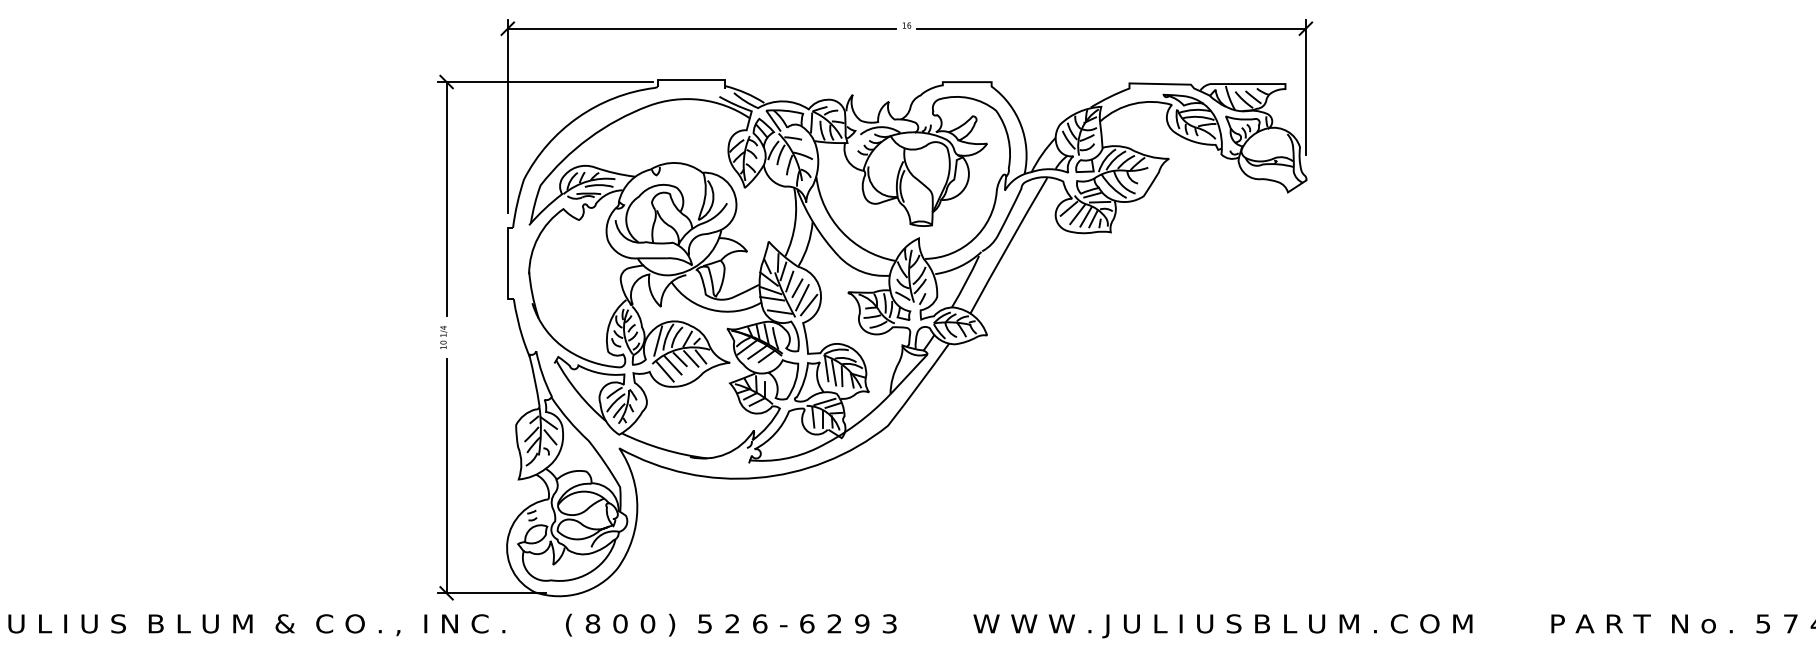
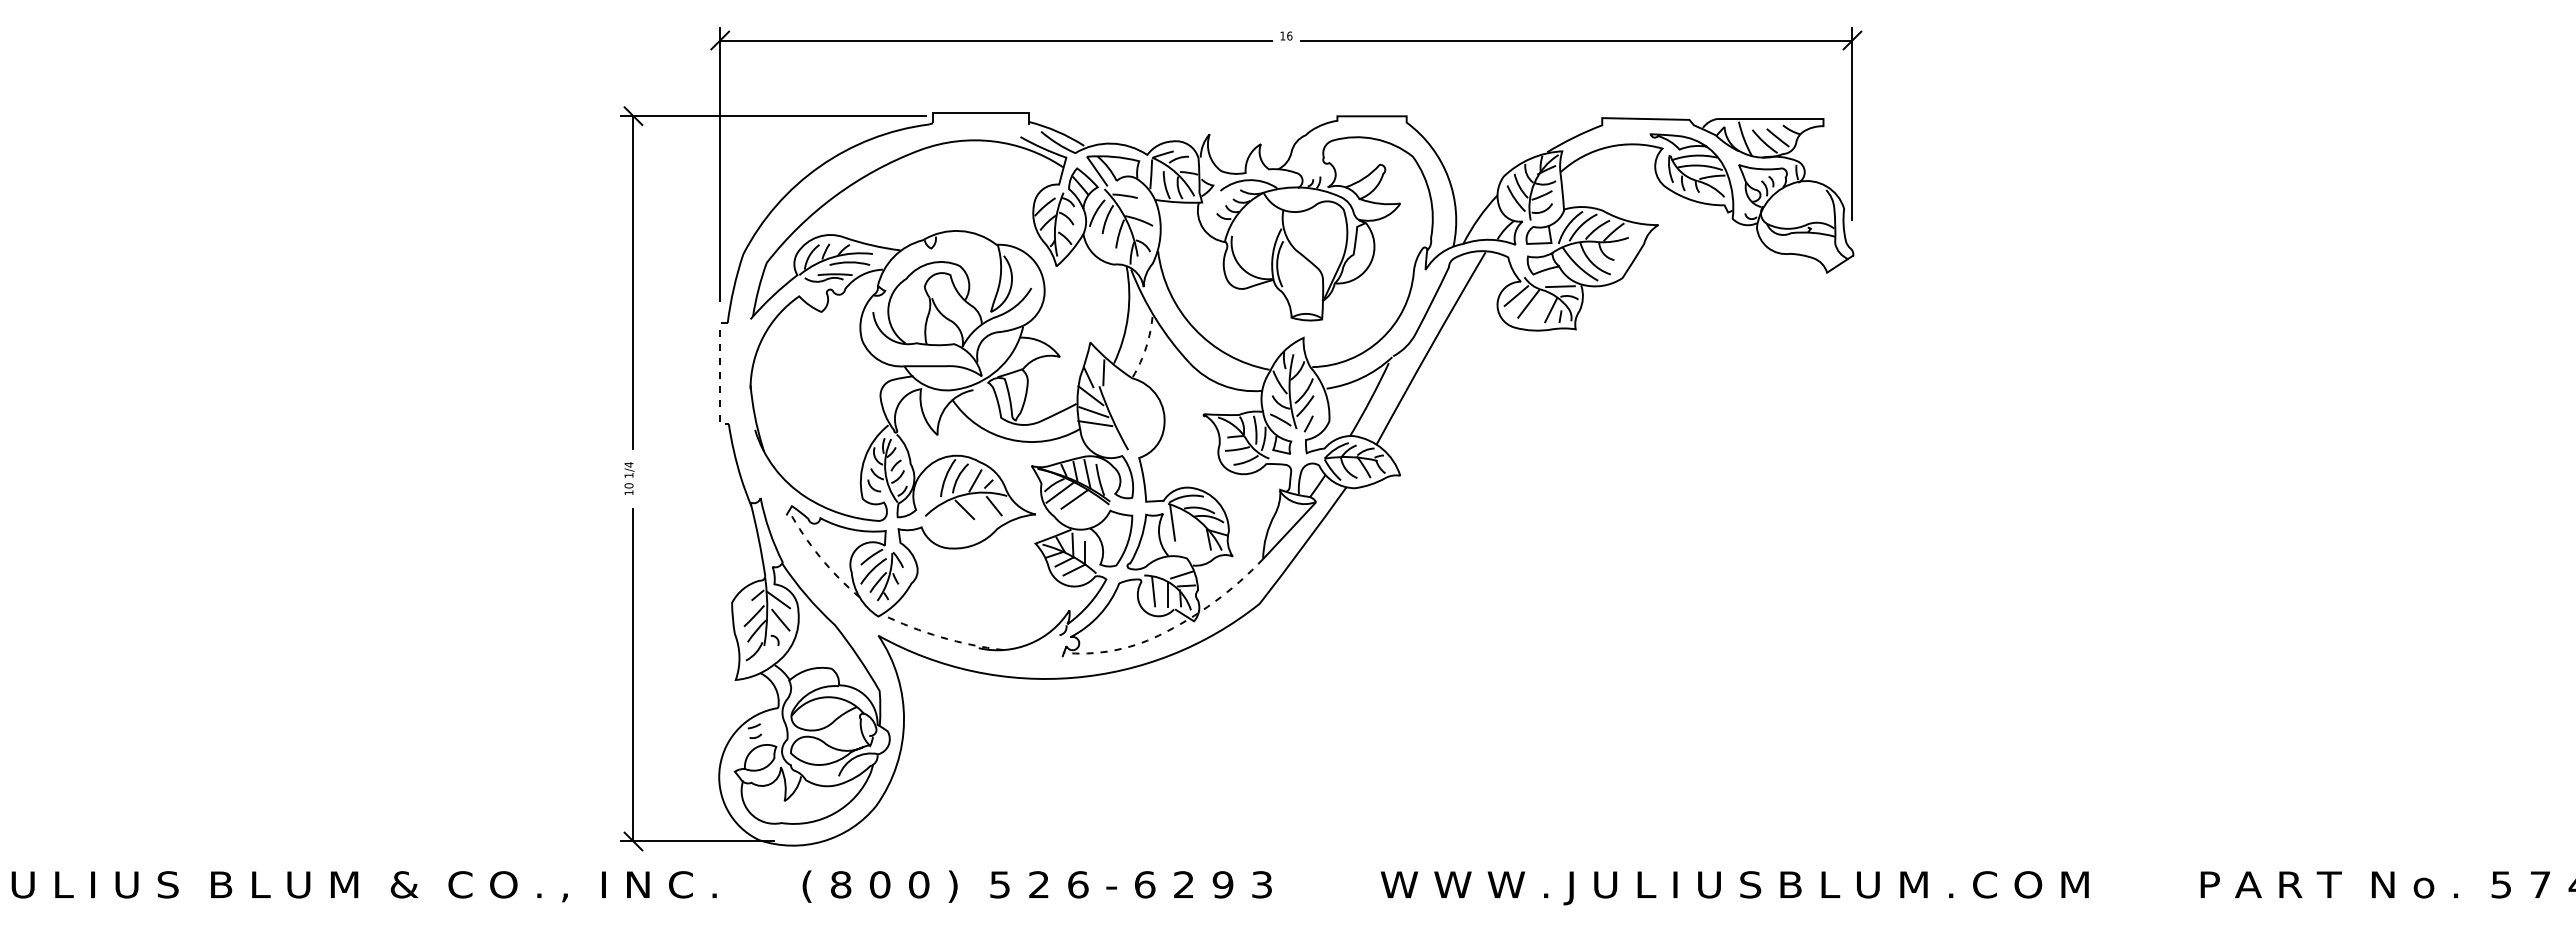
line: (1092, 195) -> (1549, 276), removed
line: (1085, 216) -> (1540, 307), removed
arc: (808, 245) -> (1146, 347), solid -> dashed
line: (507, 264) -> (720, 374), solid -> dashed
line: (783, 271) -> (1111, 384), removed
line: (789, 281) -> (1120, 399), removed
line: (797, 288) -> (1131, 408), removed
line: (802, 297) -> (1138, 422), removed
line: (808, 305) -> (1147, 432), removed
line: (780, 312) -> (1106, 442), removed
line: (658, 340) -> (933, 483), removed
line: (766, 356) -> (1087, 505), removed
line: (691, 358) -> (980, 508), removed
line: (672, 365) -> (954, 518), removed
line: (665, 371) -> (943, 527), removed
line: (834, 372) -> (1183, 528), removed
line: (842, 376) -> (1194, 533), removed
line: (578, 393) -> (820, 557), solid -> dashed
line: (825, 401) -> (1170, 569), removed
line: (825, 443) -> (1171, 629), solid -> dashed
line: (663, 449) -> (941, 637), solid -> dashed

